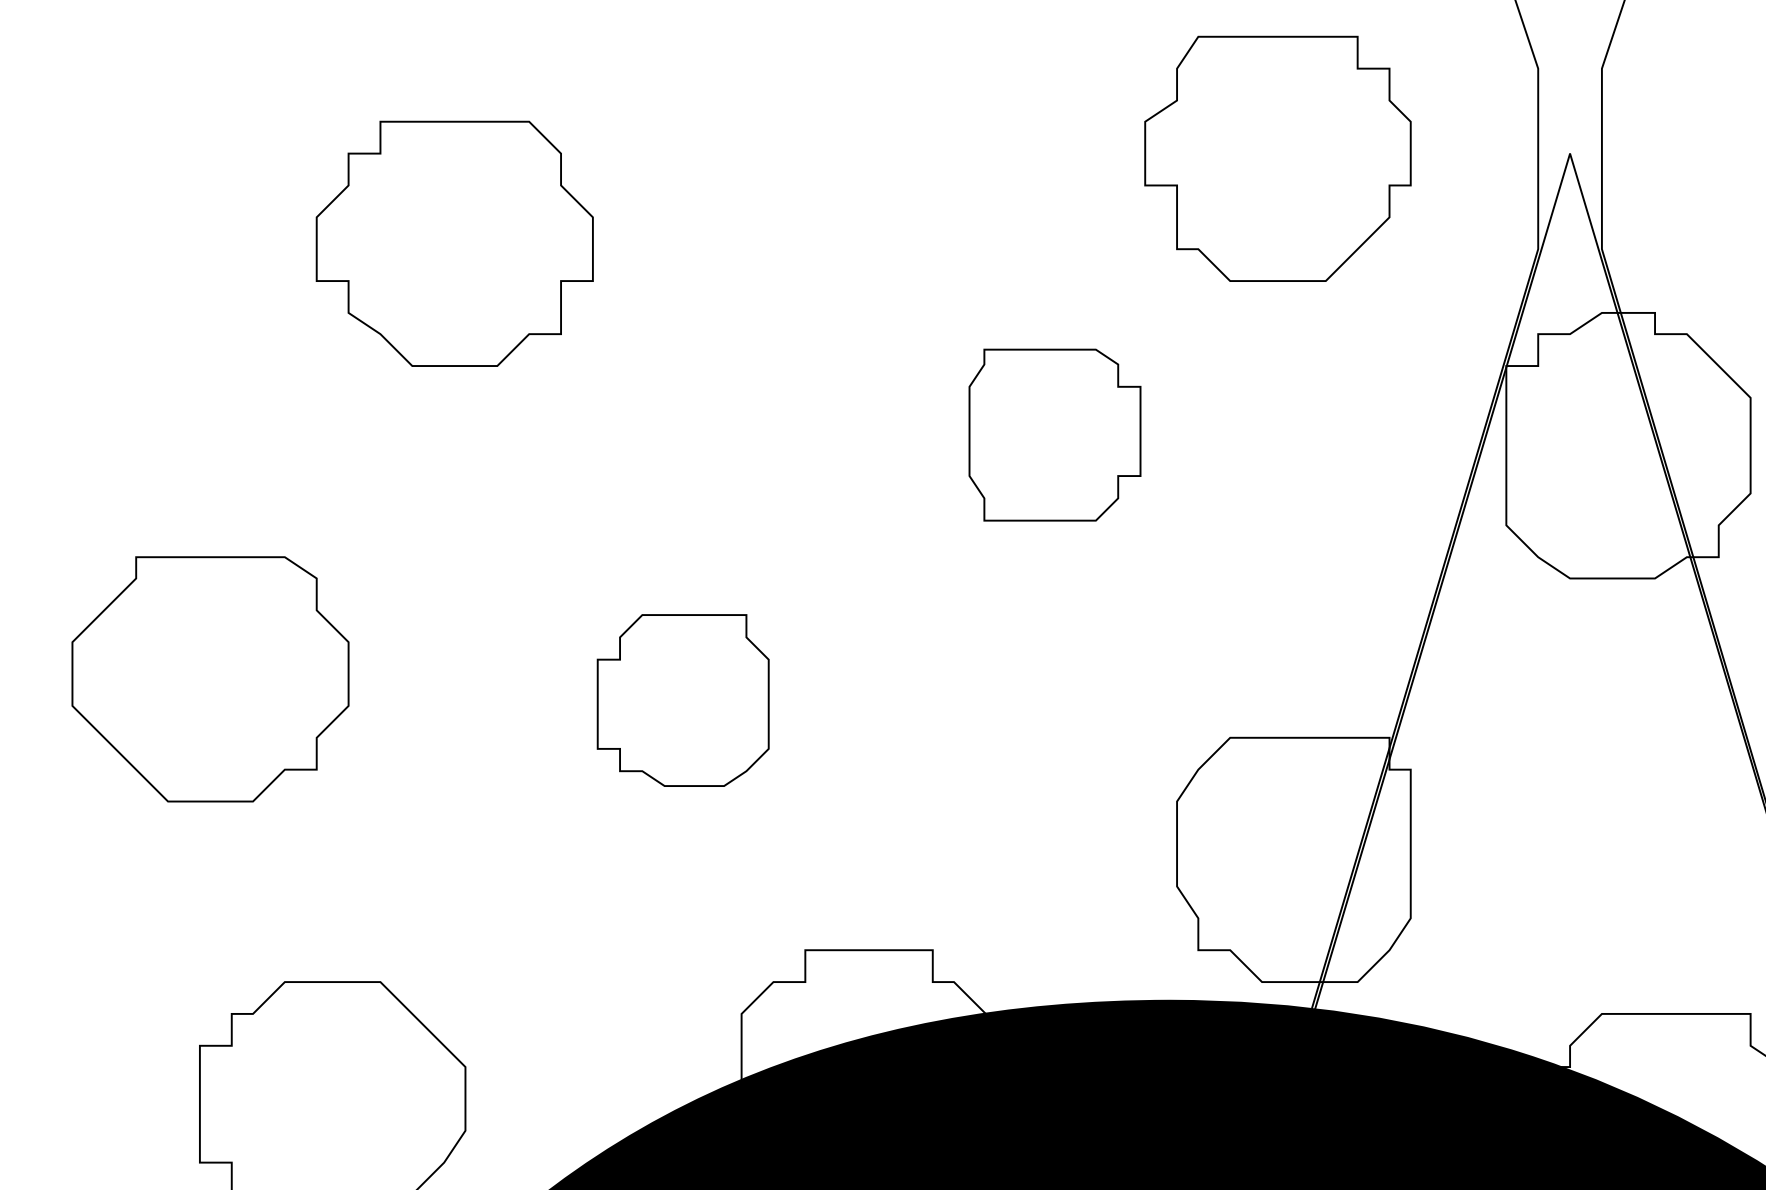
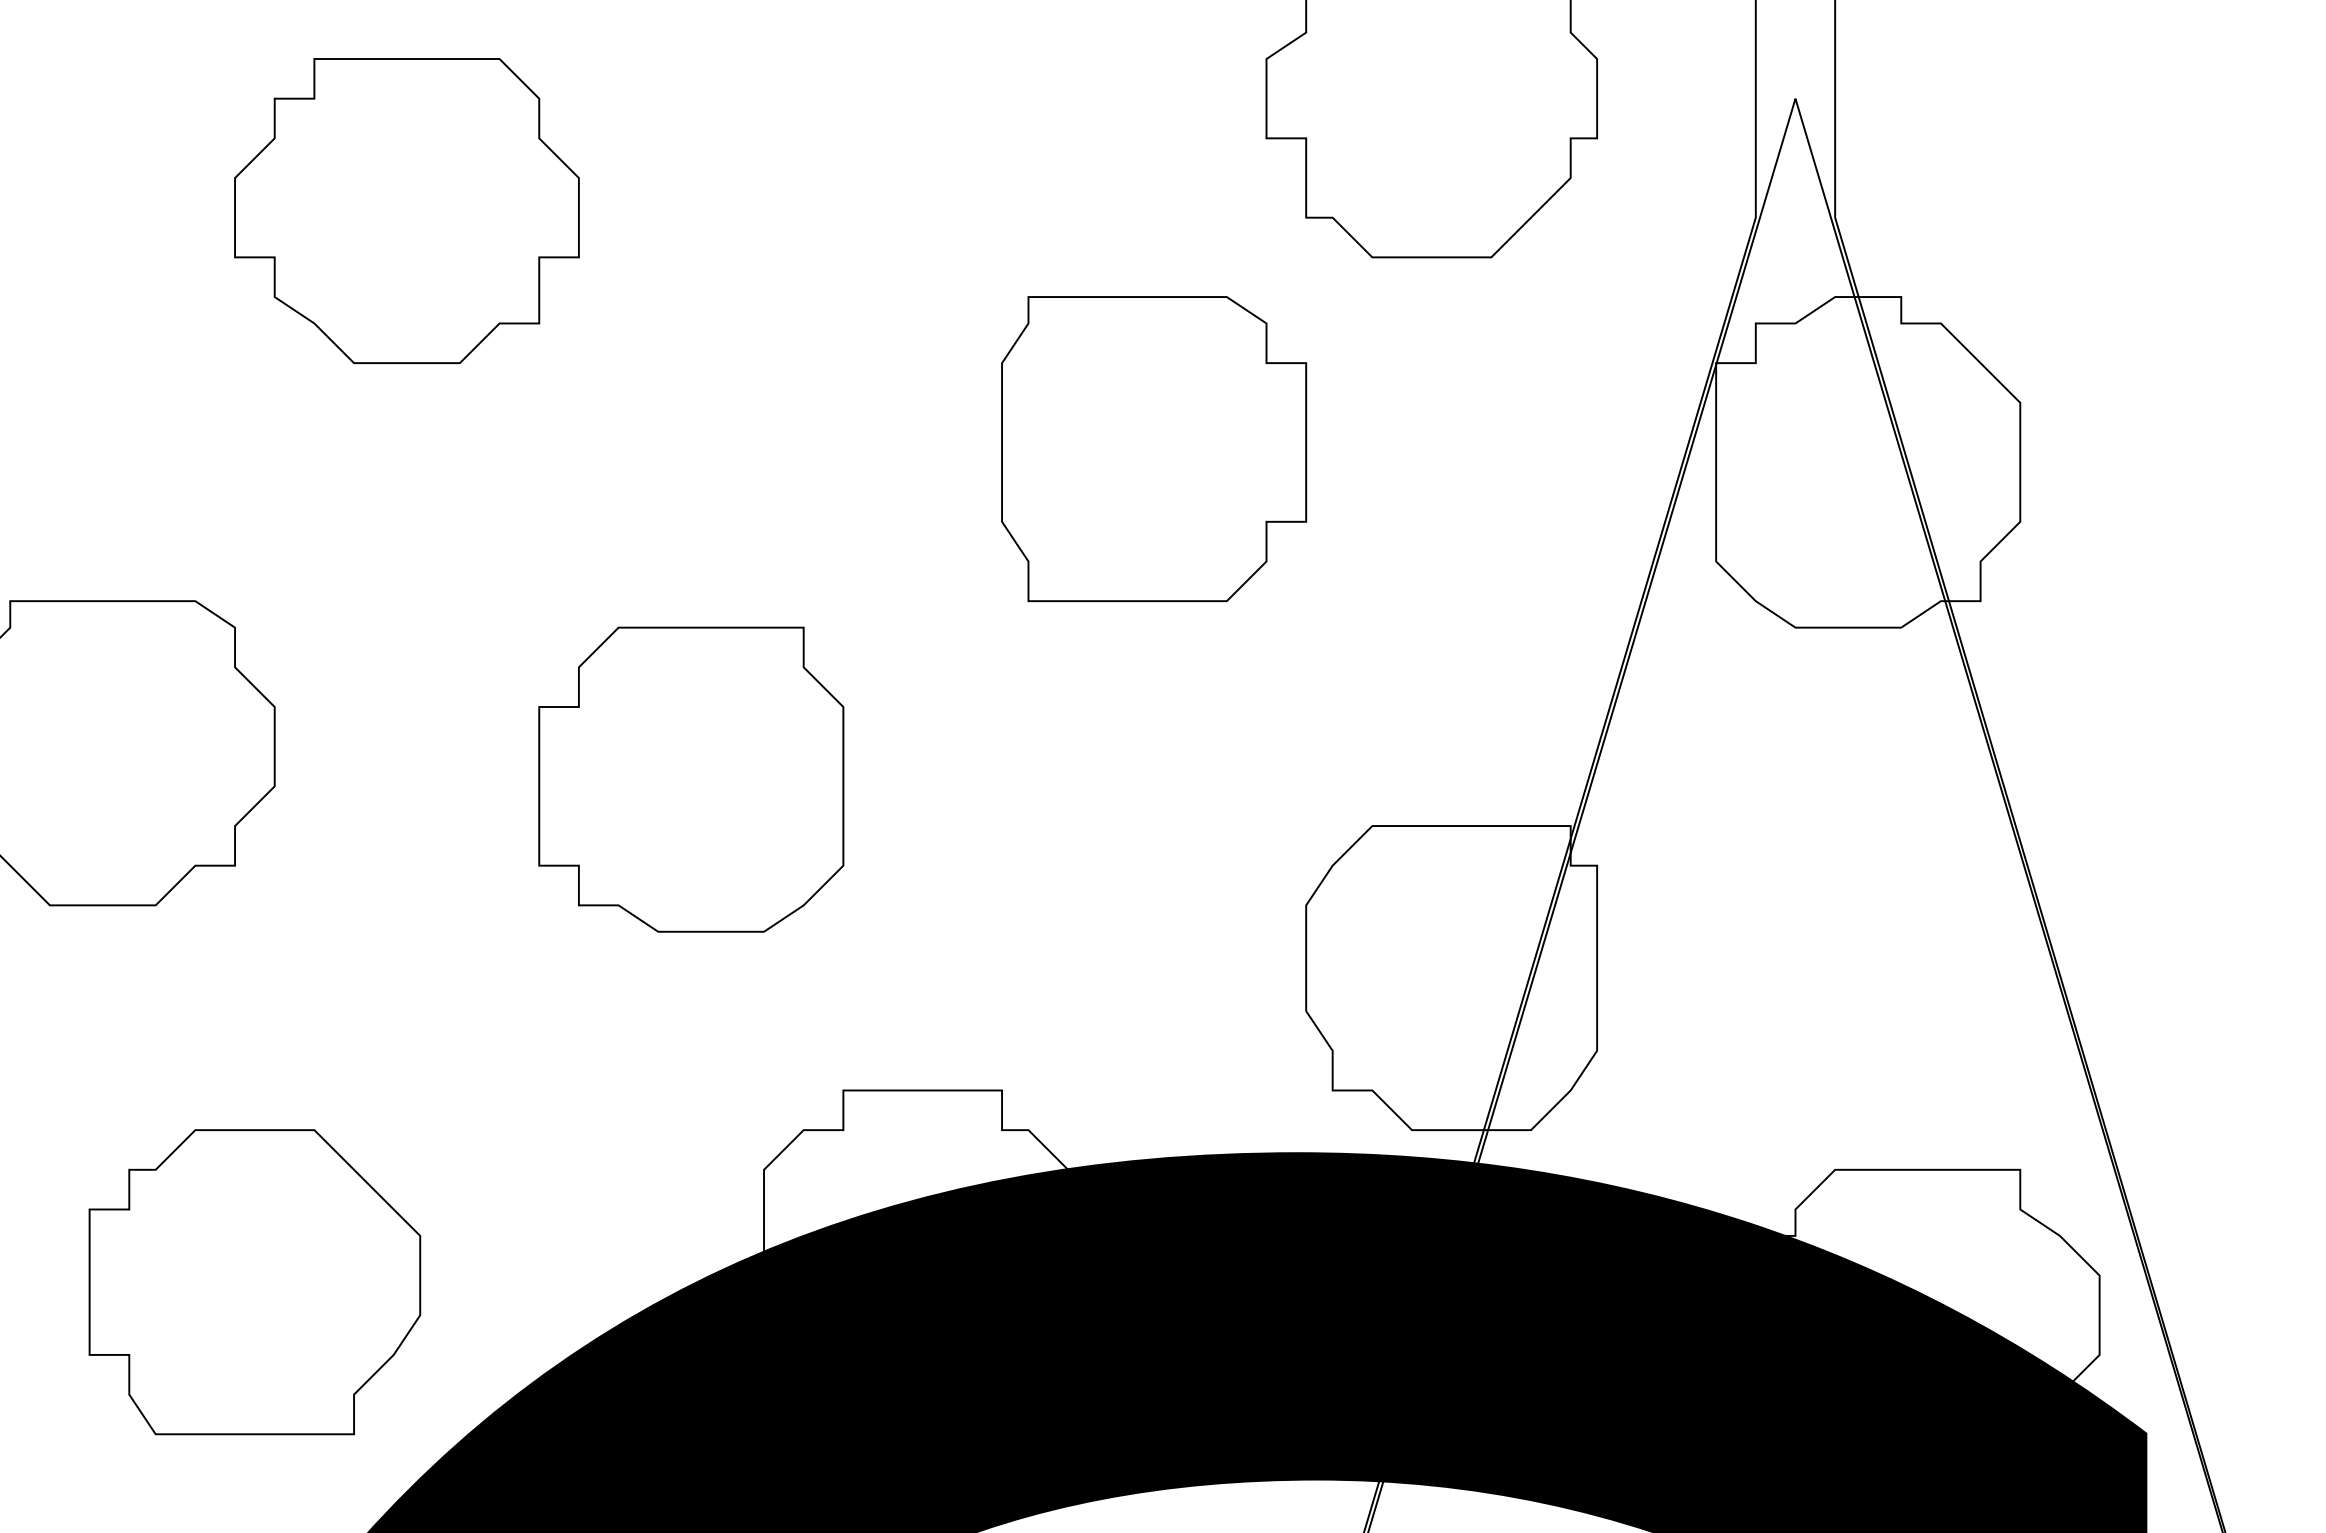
part: (1055, 435) -> (1154, 449), size x1.43
part: (683, 700) -> (691, 779), size x1.43

